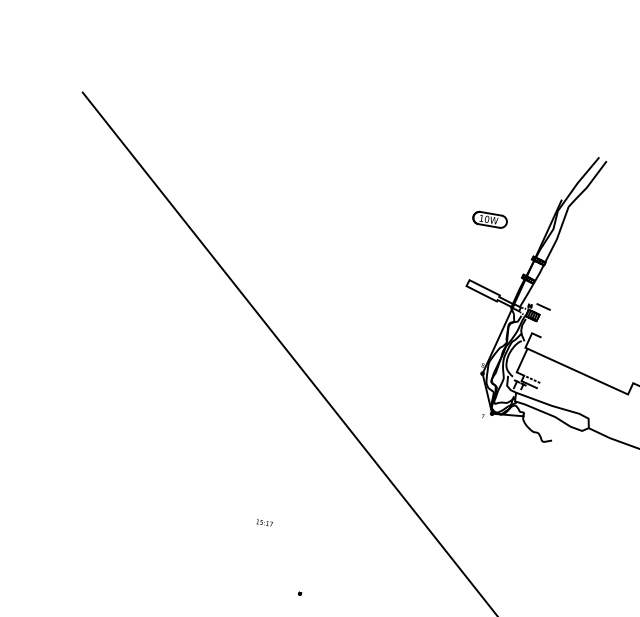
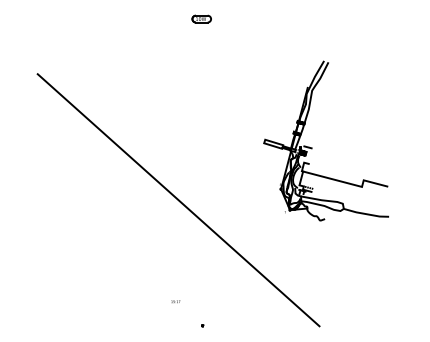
part: (489, 218) -> (201, 18), moved
text: (264, 522) -> (175, 301), moved

